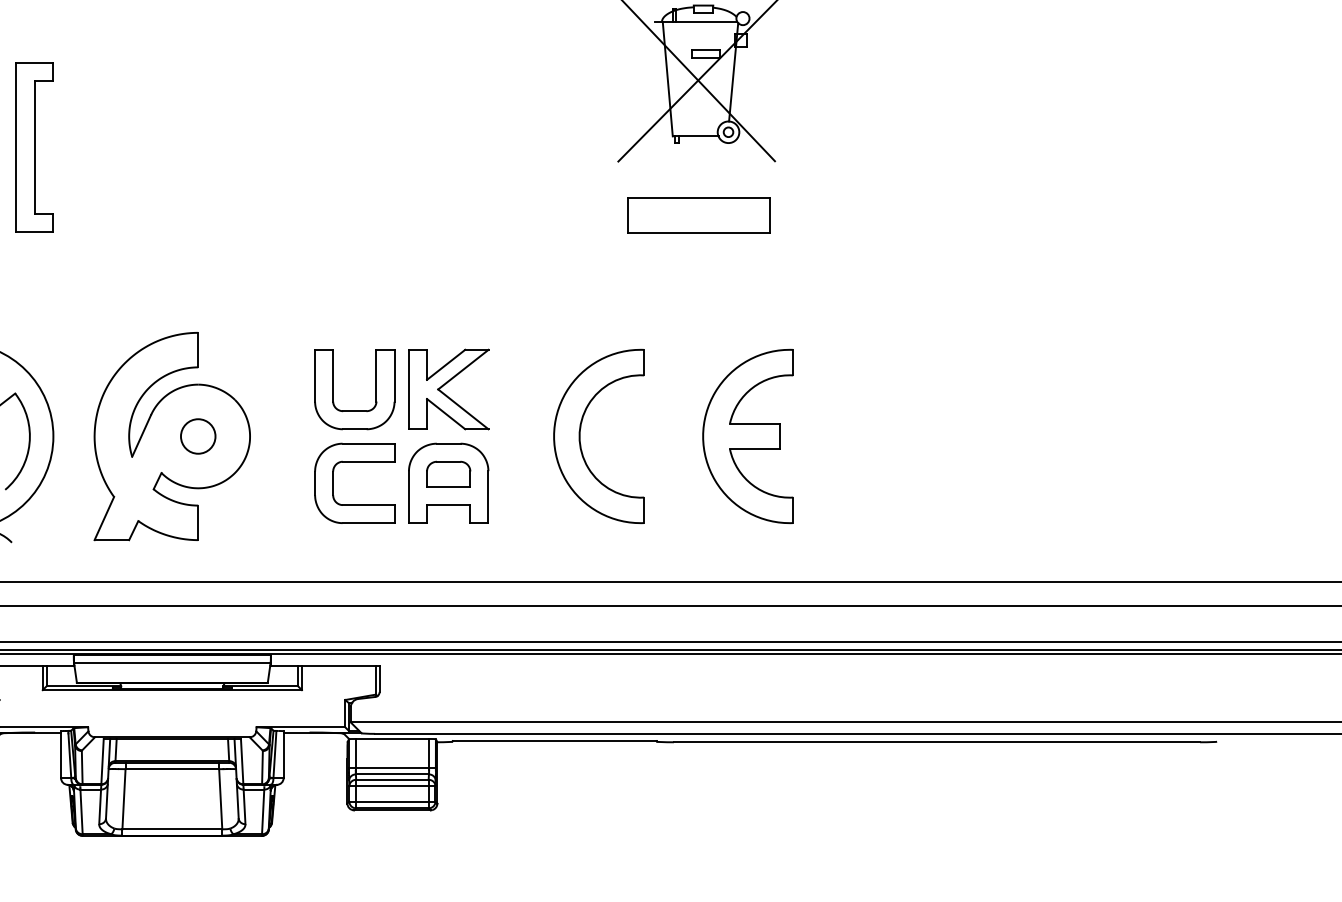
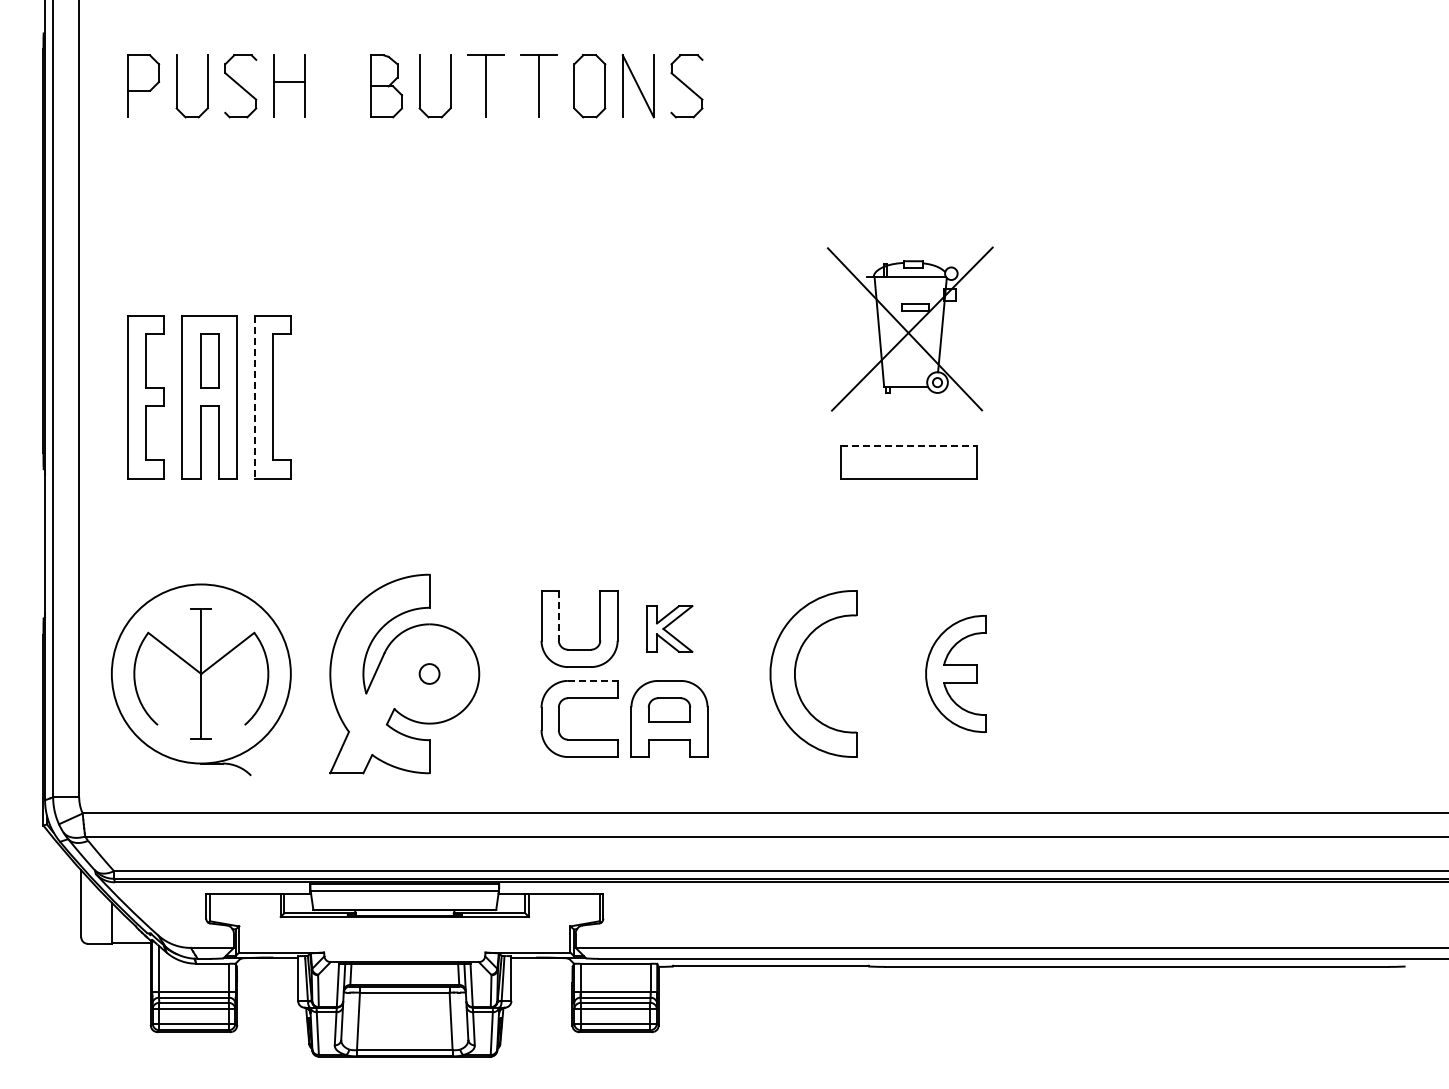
line: (15, 147) -> (254, 397), solid -> dashed
line: (699, 197) -> (909, 445), solid -> dashed
line: (332, 375) -> (558, 615), solid -> dashed
part: (448, 388) -> (669, 628), size x0.6
circle: (198, 435) -> (429, 673), size x0.6
part: (747, 435) -> (955, 673), size x0.7
line: (368, 443) -> (592, 680), solid -> dashed

